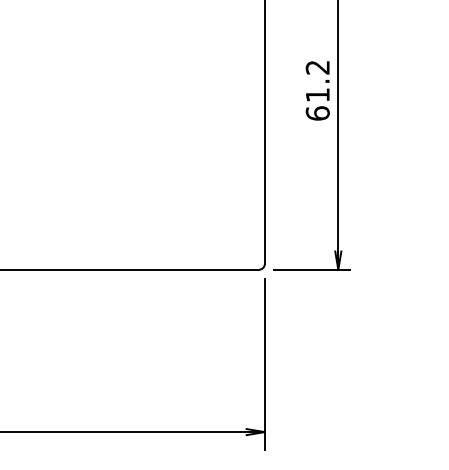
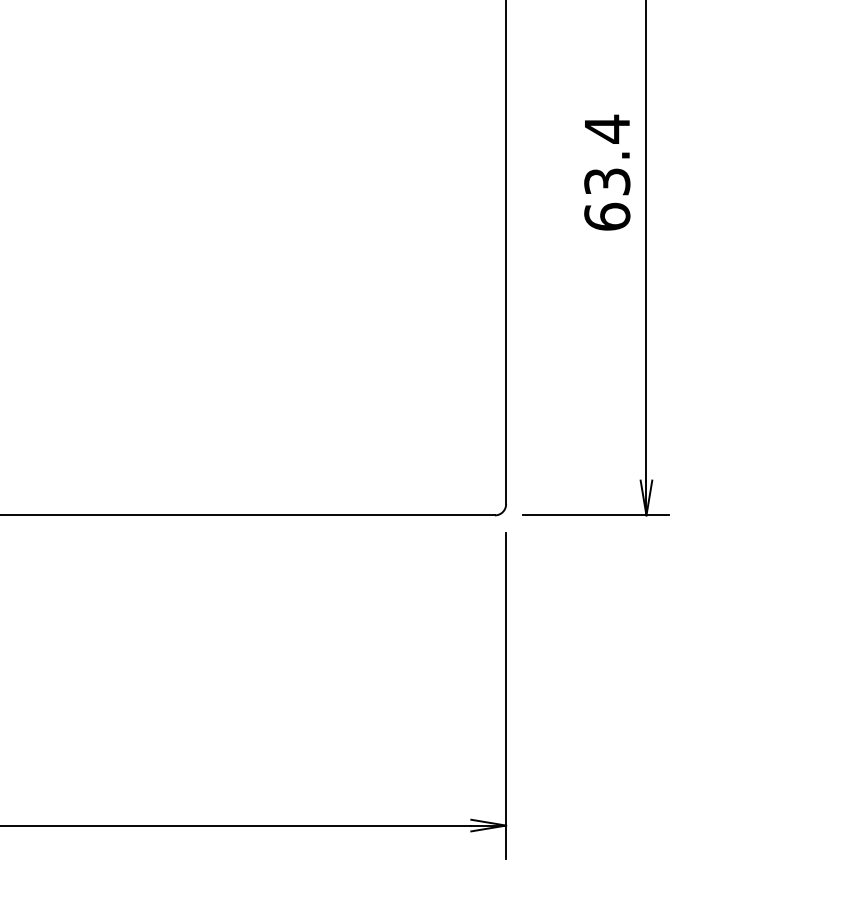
text: (317, 81) -> (606, 155), 61.2 -> 63.4

